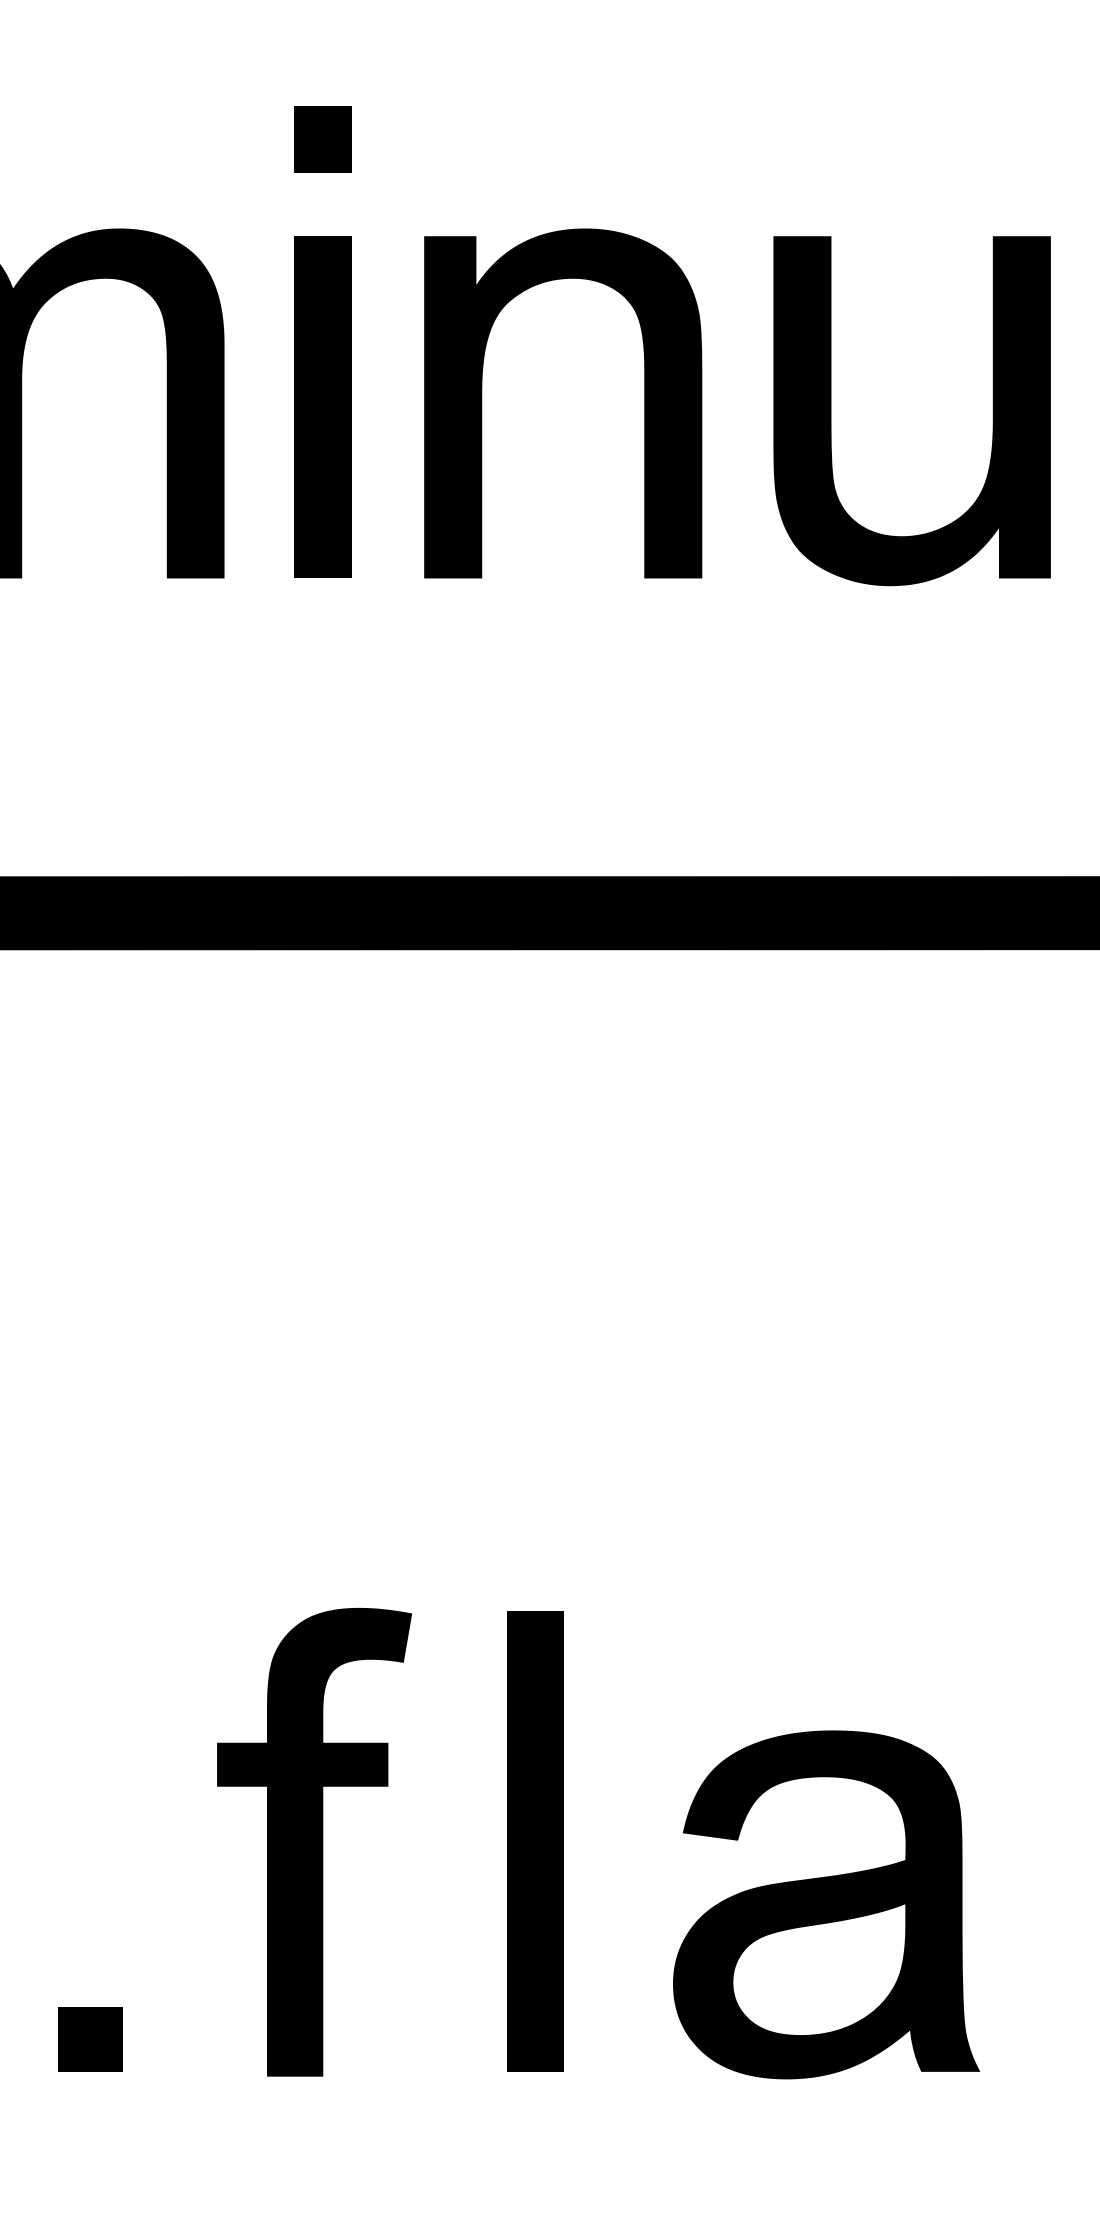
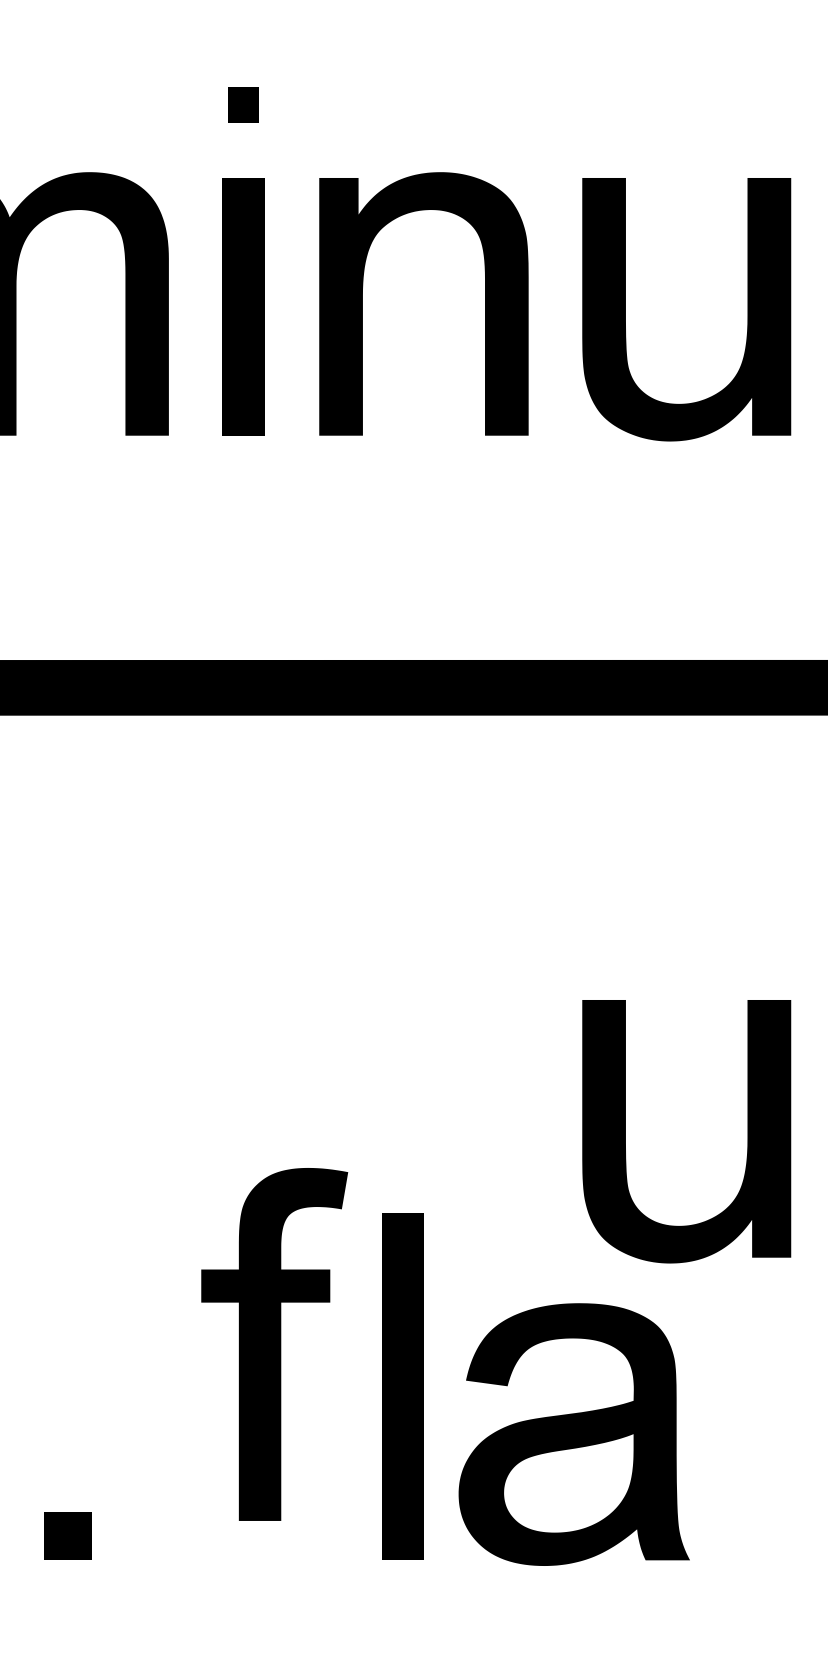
part: (323, 138) -> (243, 104), size x0.7
part: (830, 1502) -> (625, 1131), added
part: (314, 1842) -> (274, 1344), moved
part: (825, 1904) -> (573, 1434), moved

